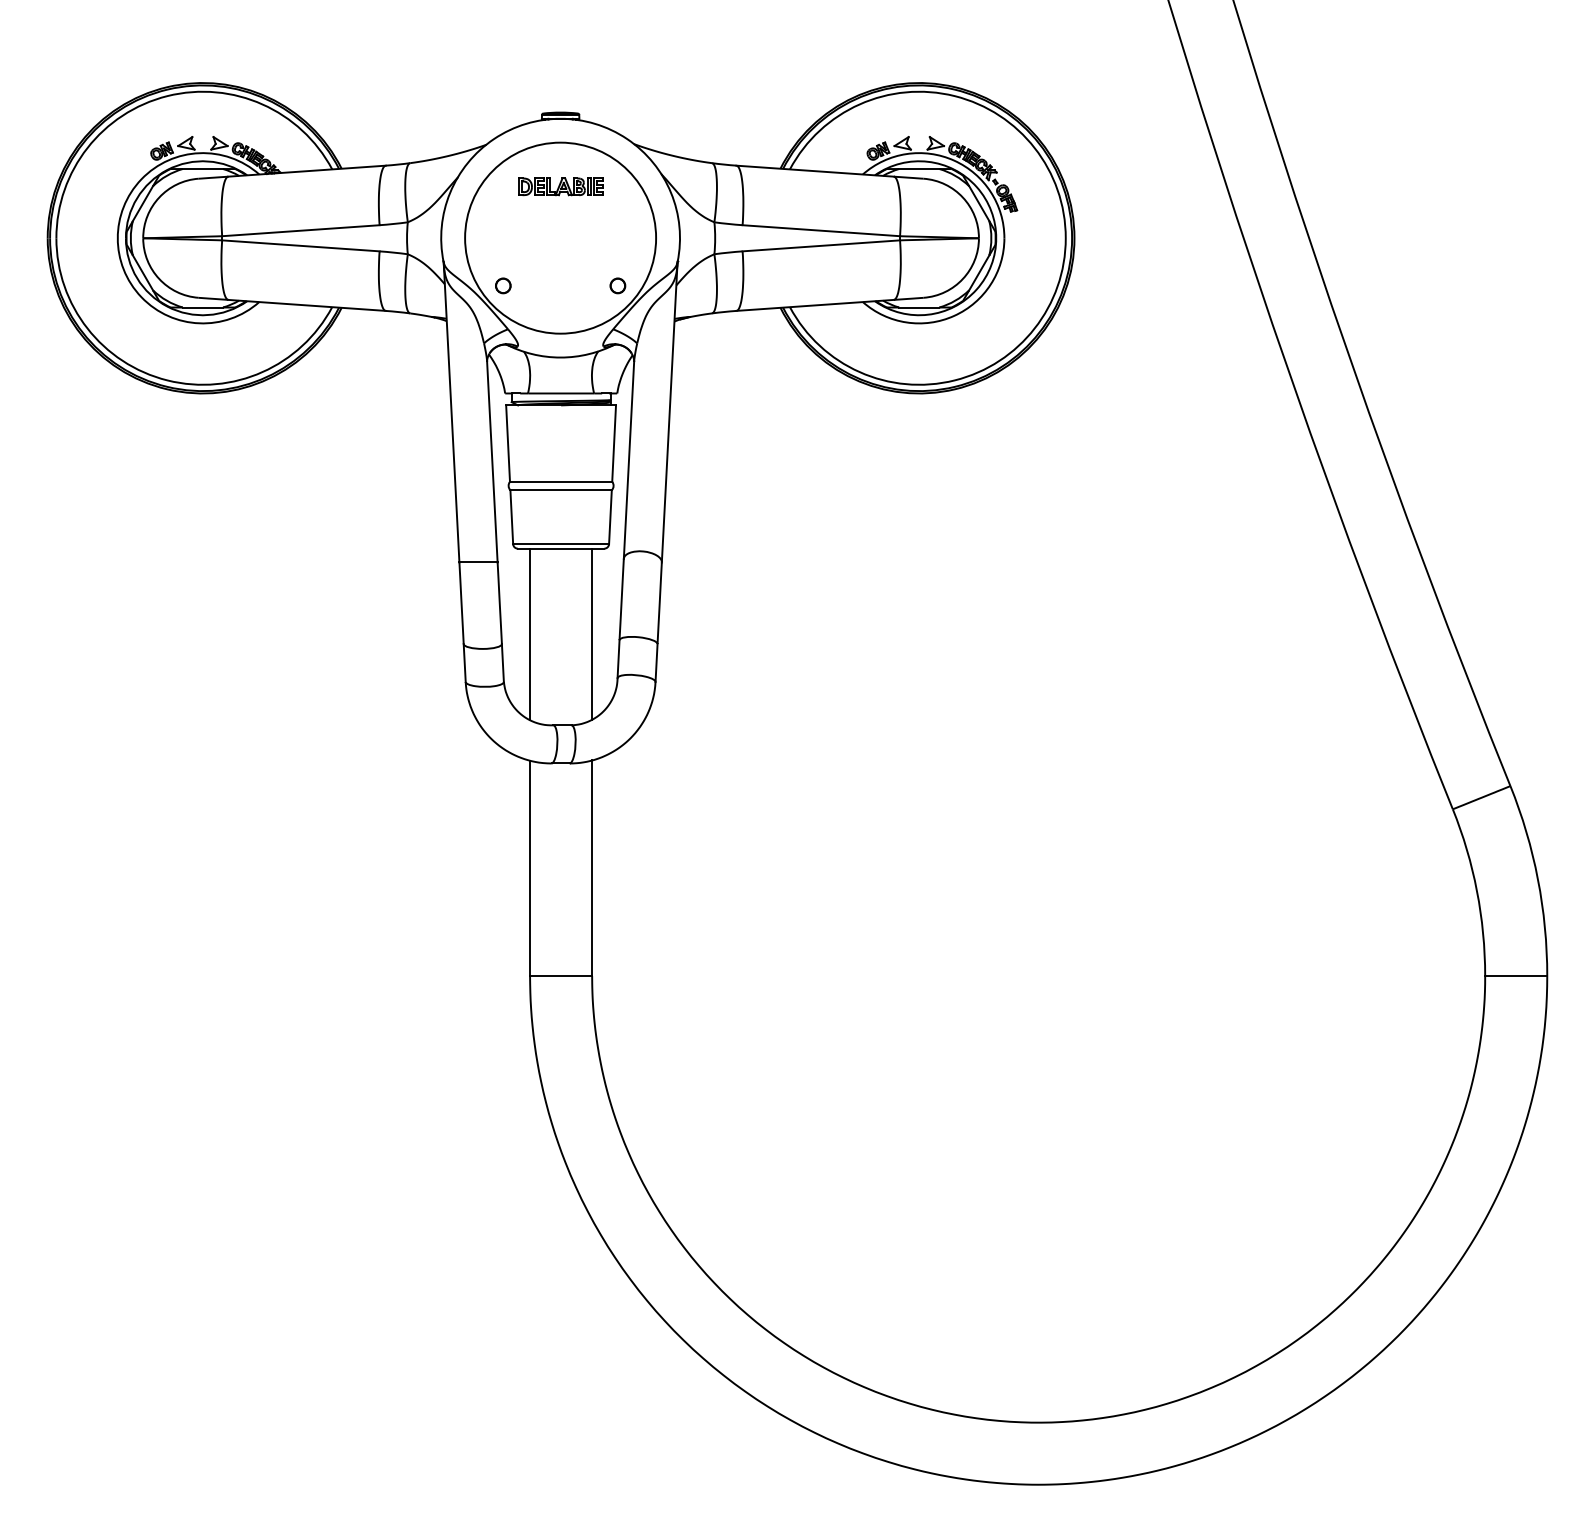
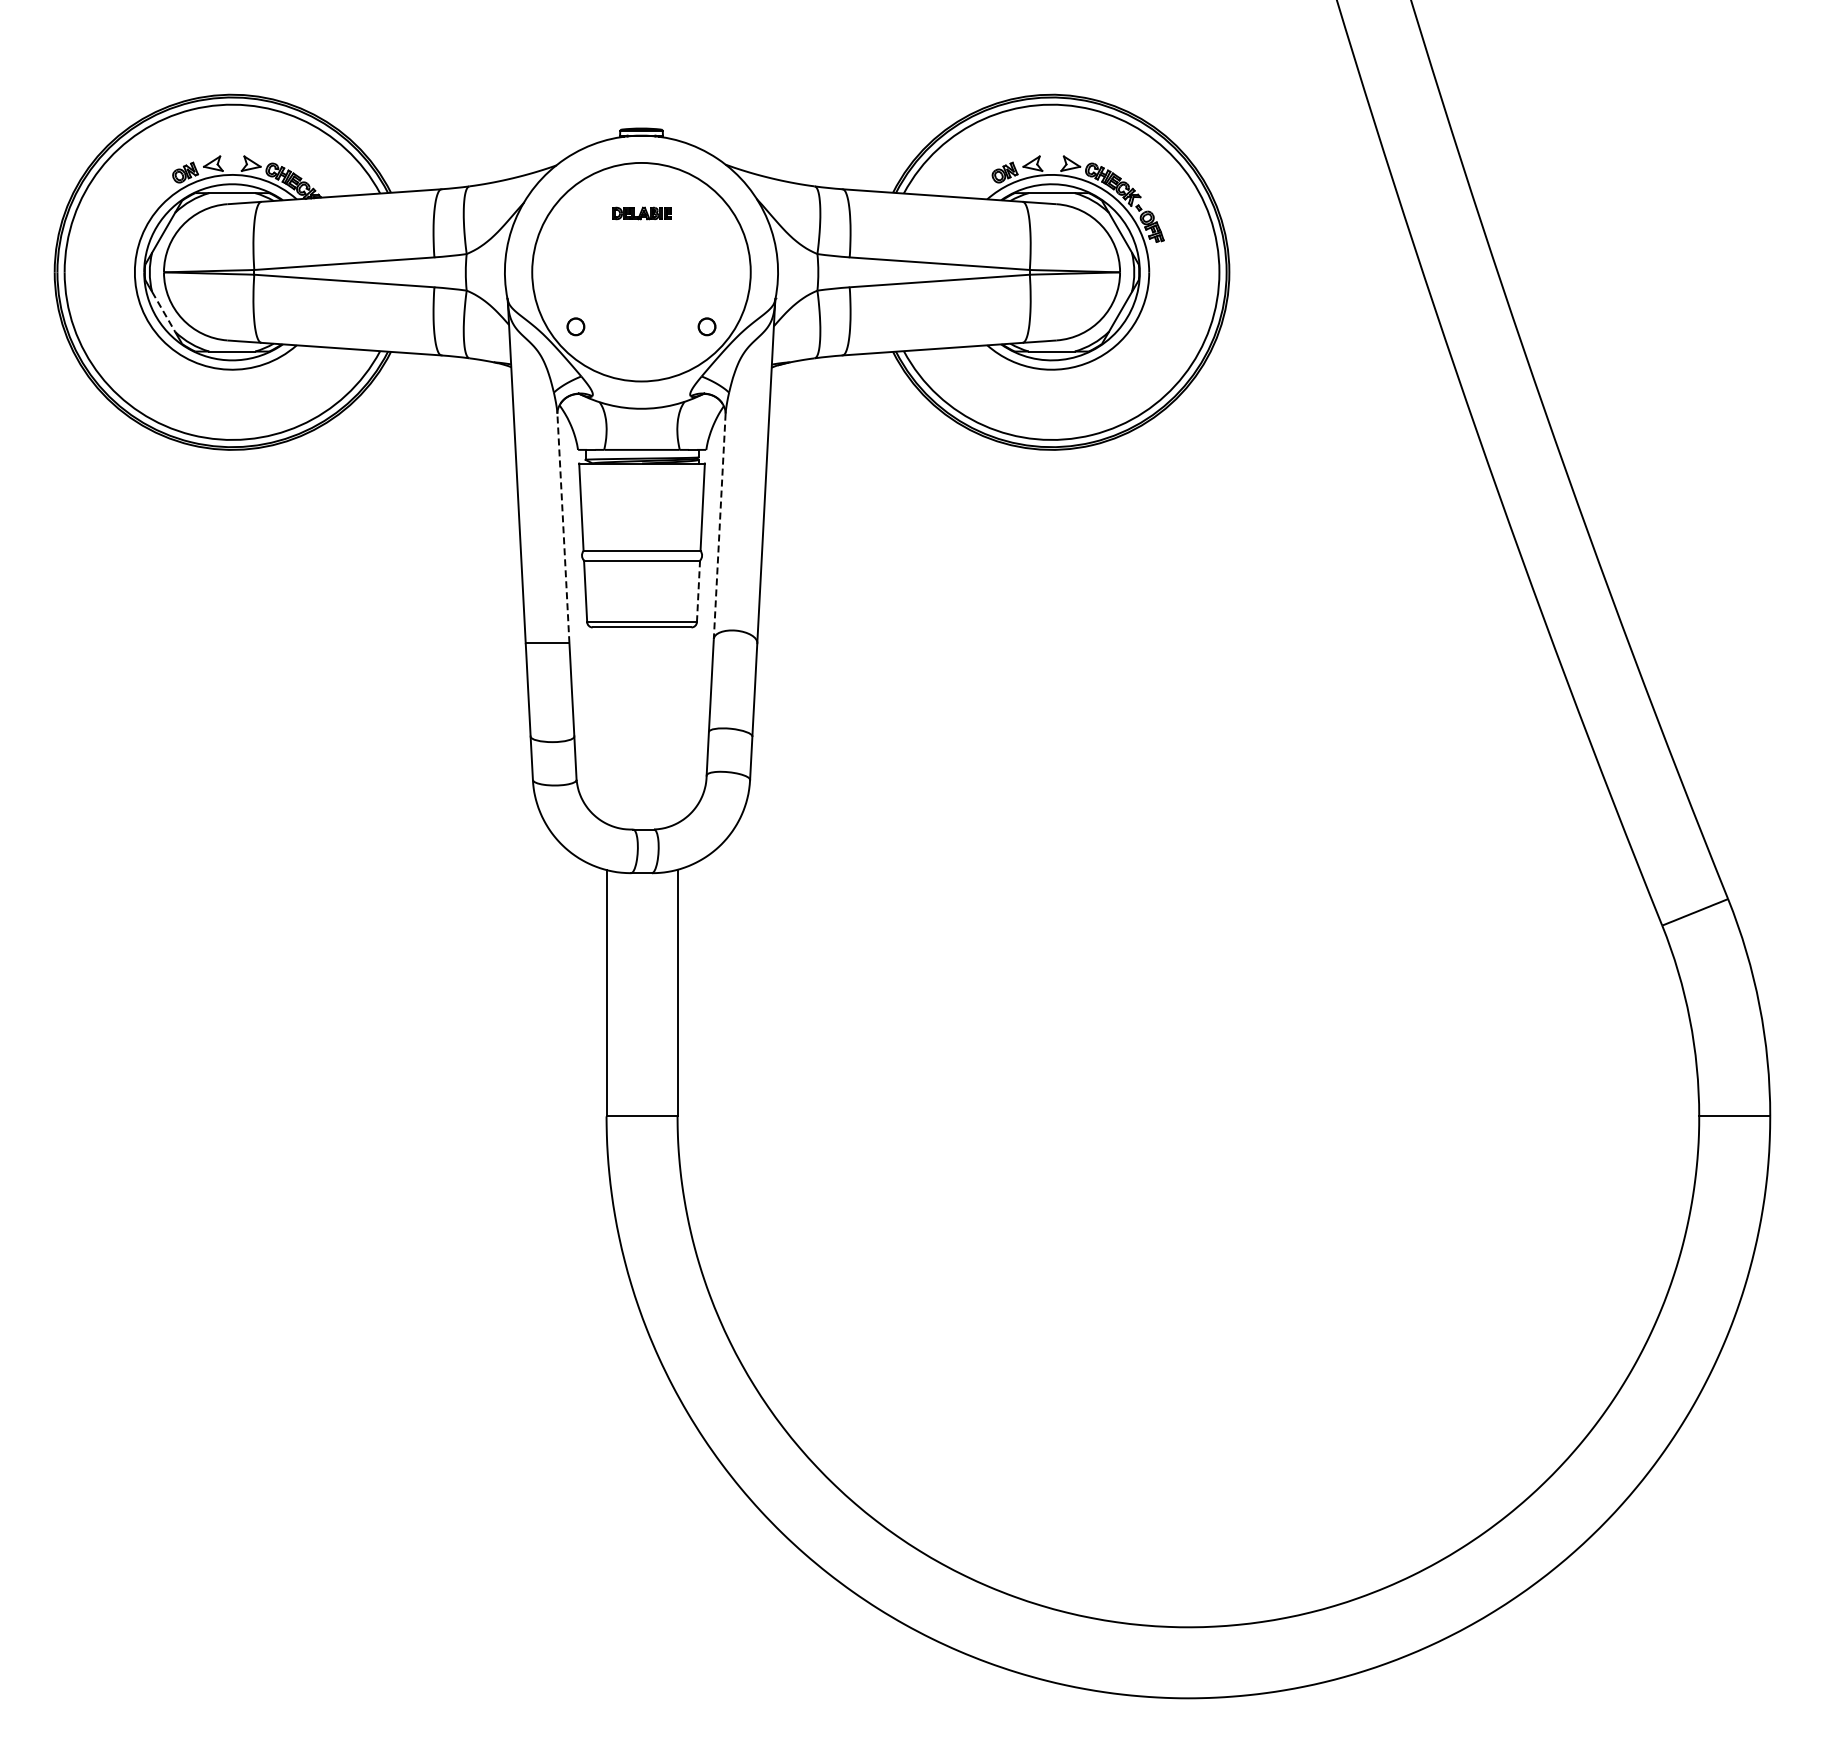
part: (560, 186) -> (641, 213), size x0.6
line: (142, 273) -> (163, 312), solid -> dashed
line: (628, 460) -> (719, 526), solid -> dashed
line: (492, 462) -> (563, 528), solid -> dashed
line: (610, 517) -> (698, 591), solid -> dashed
line: (530, 634) -> (606, 725), removed
line: (592, 634) -> (677, 725), removed

